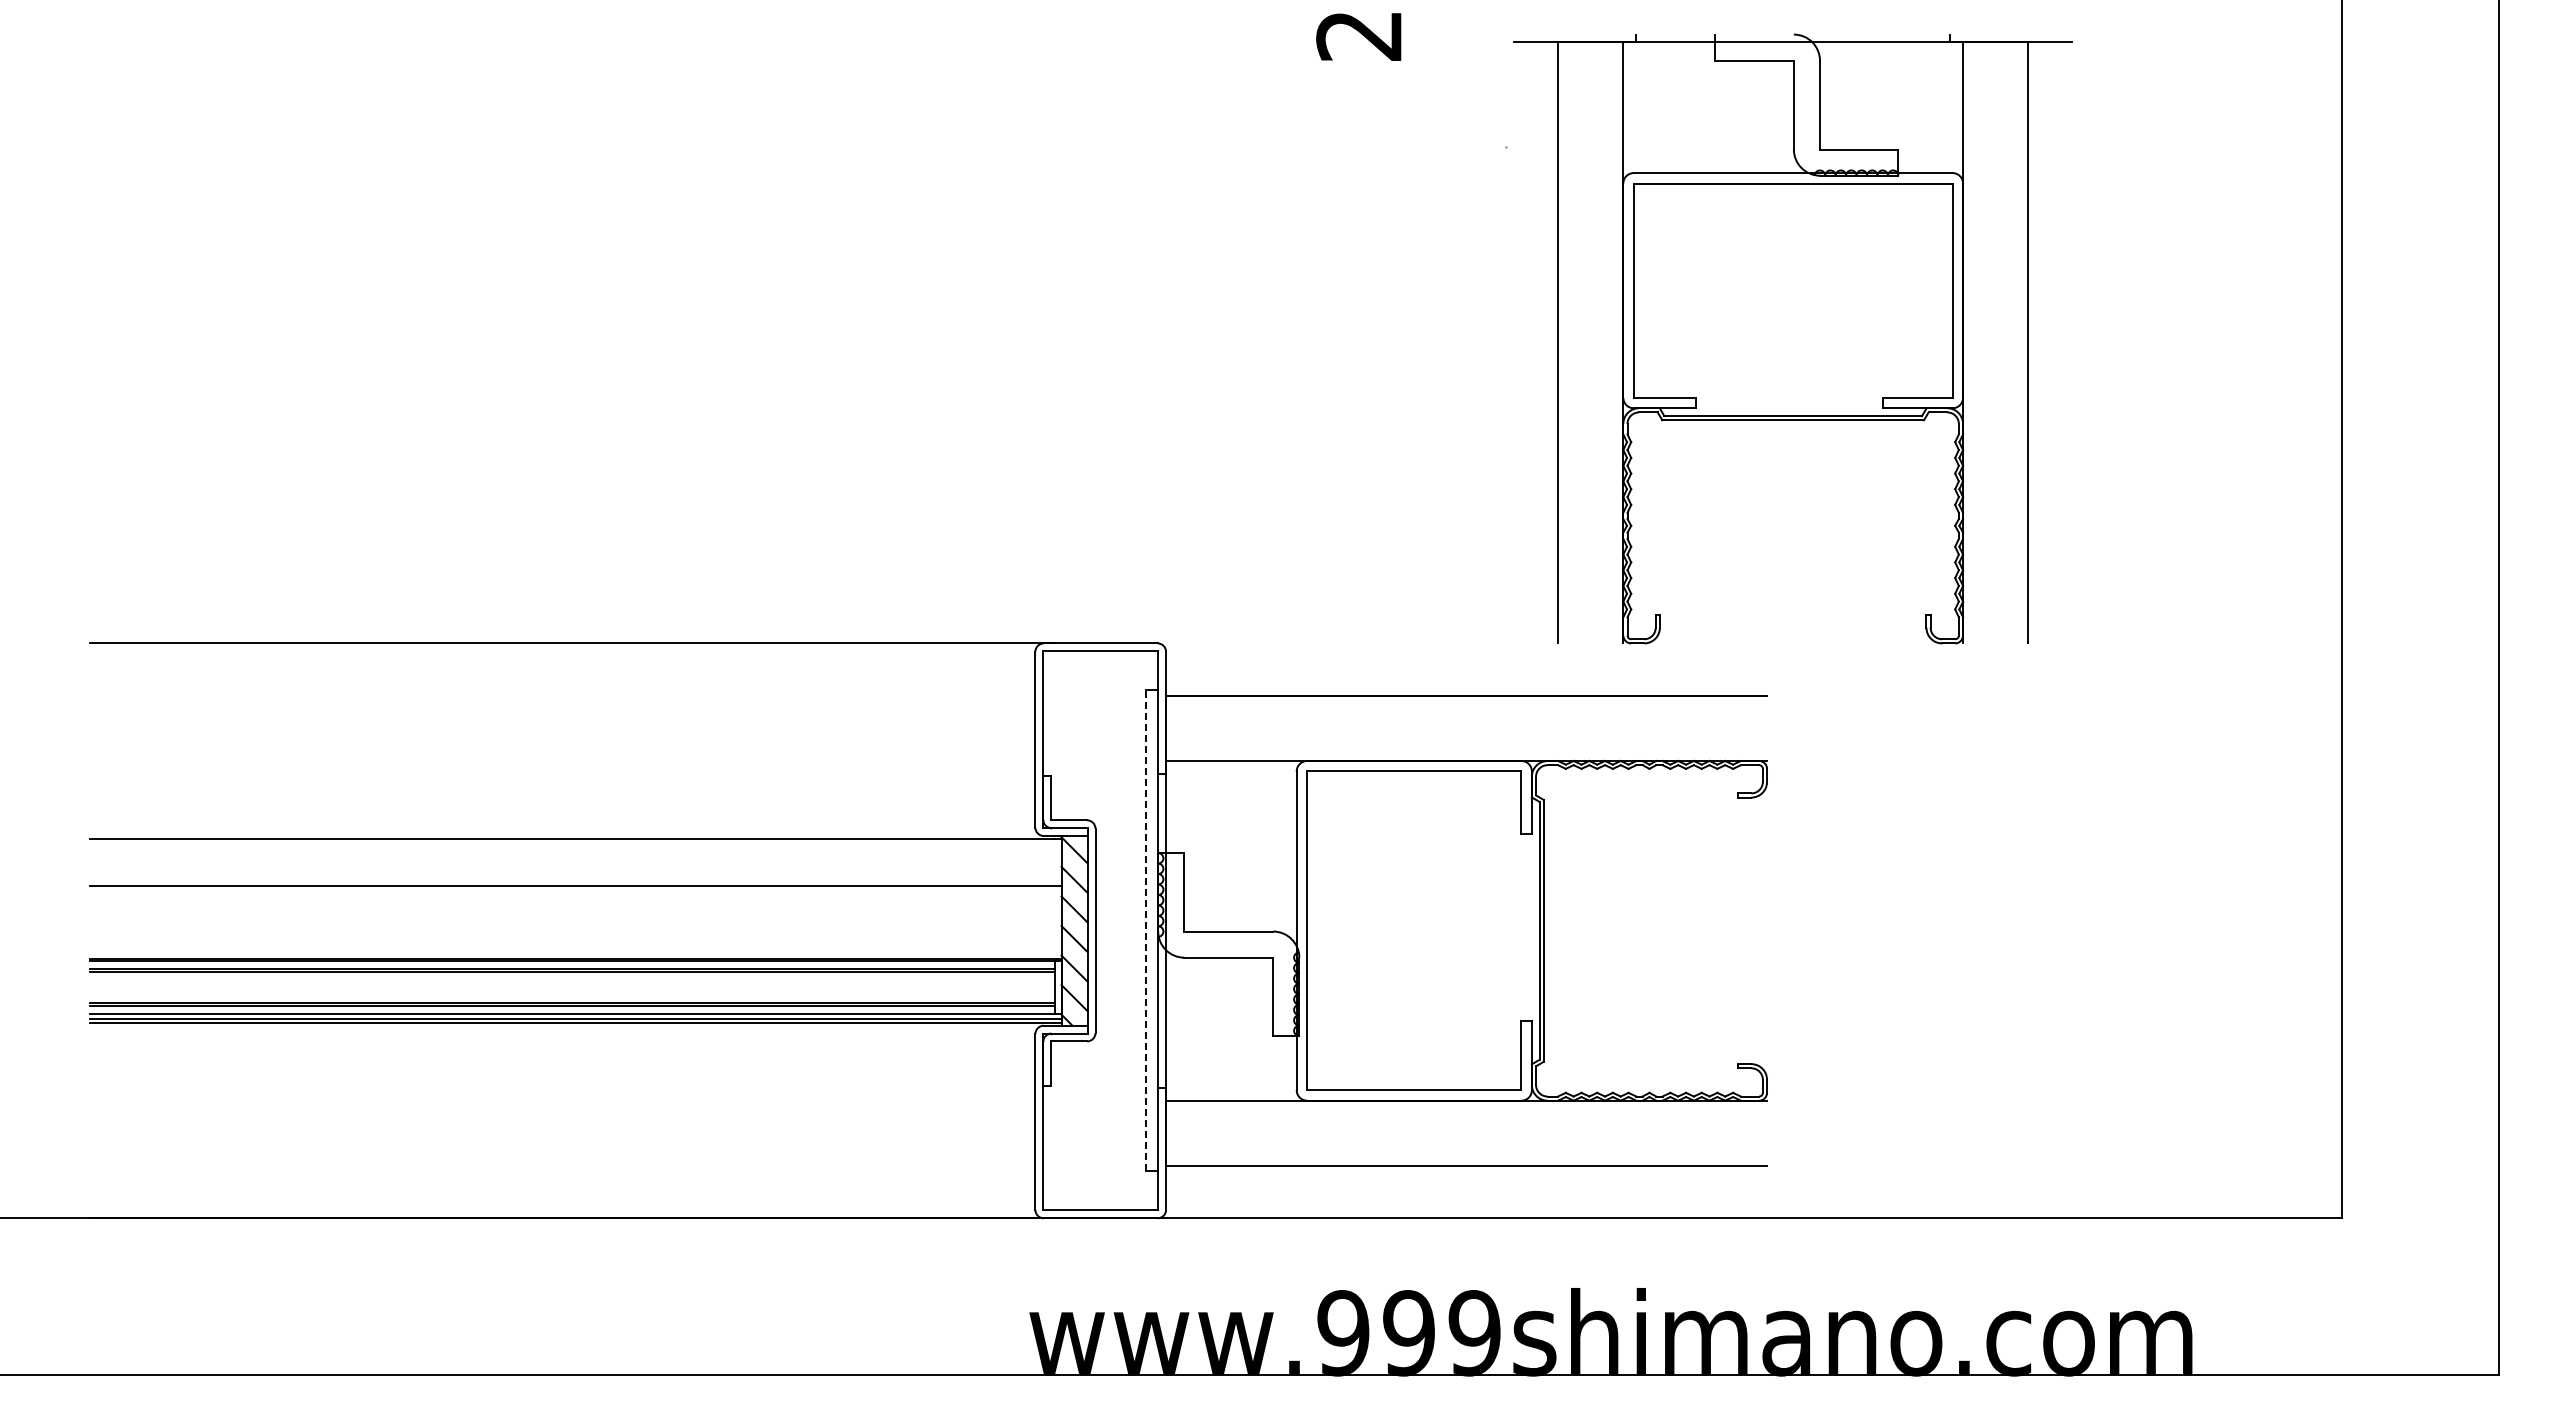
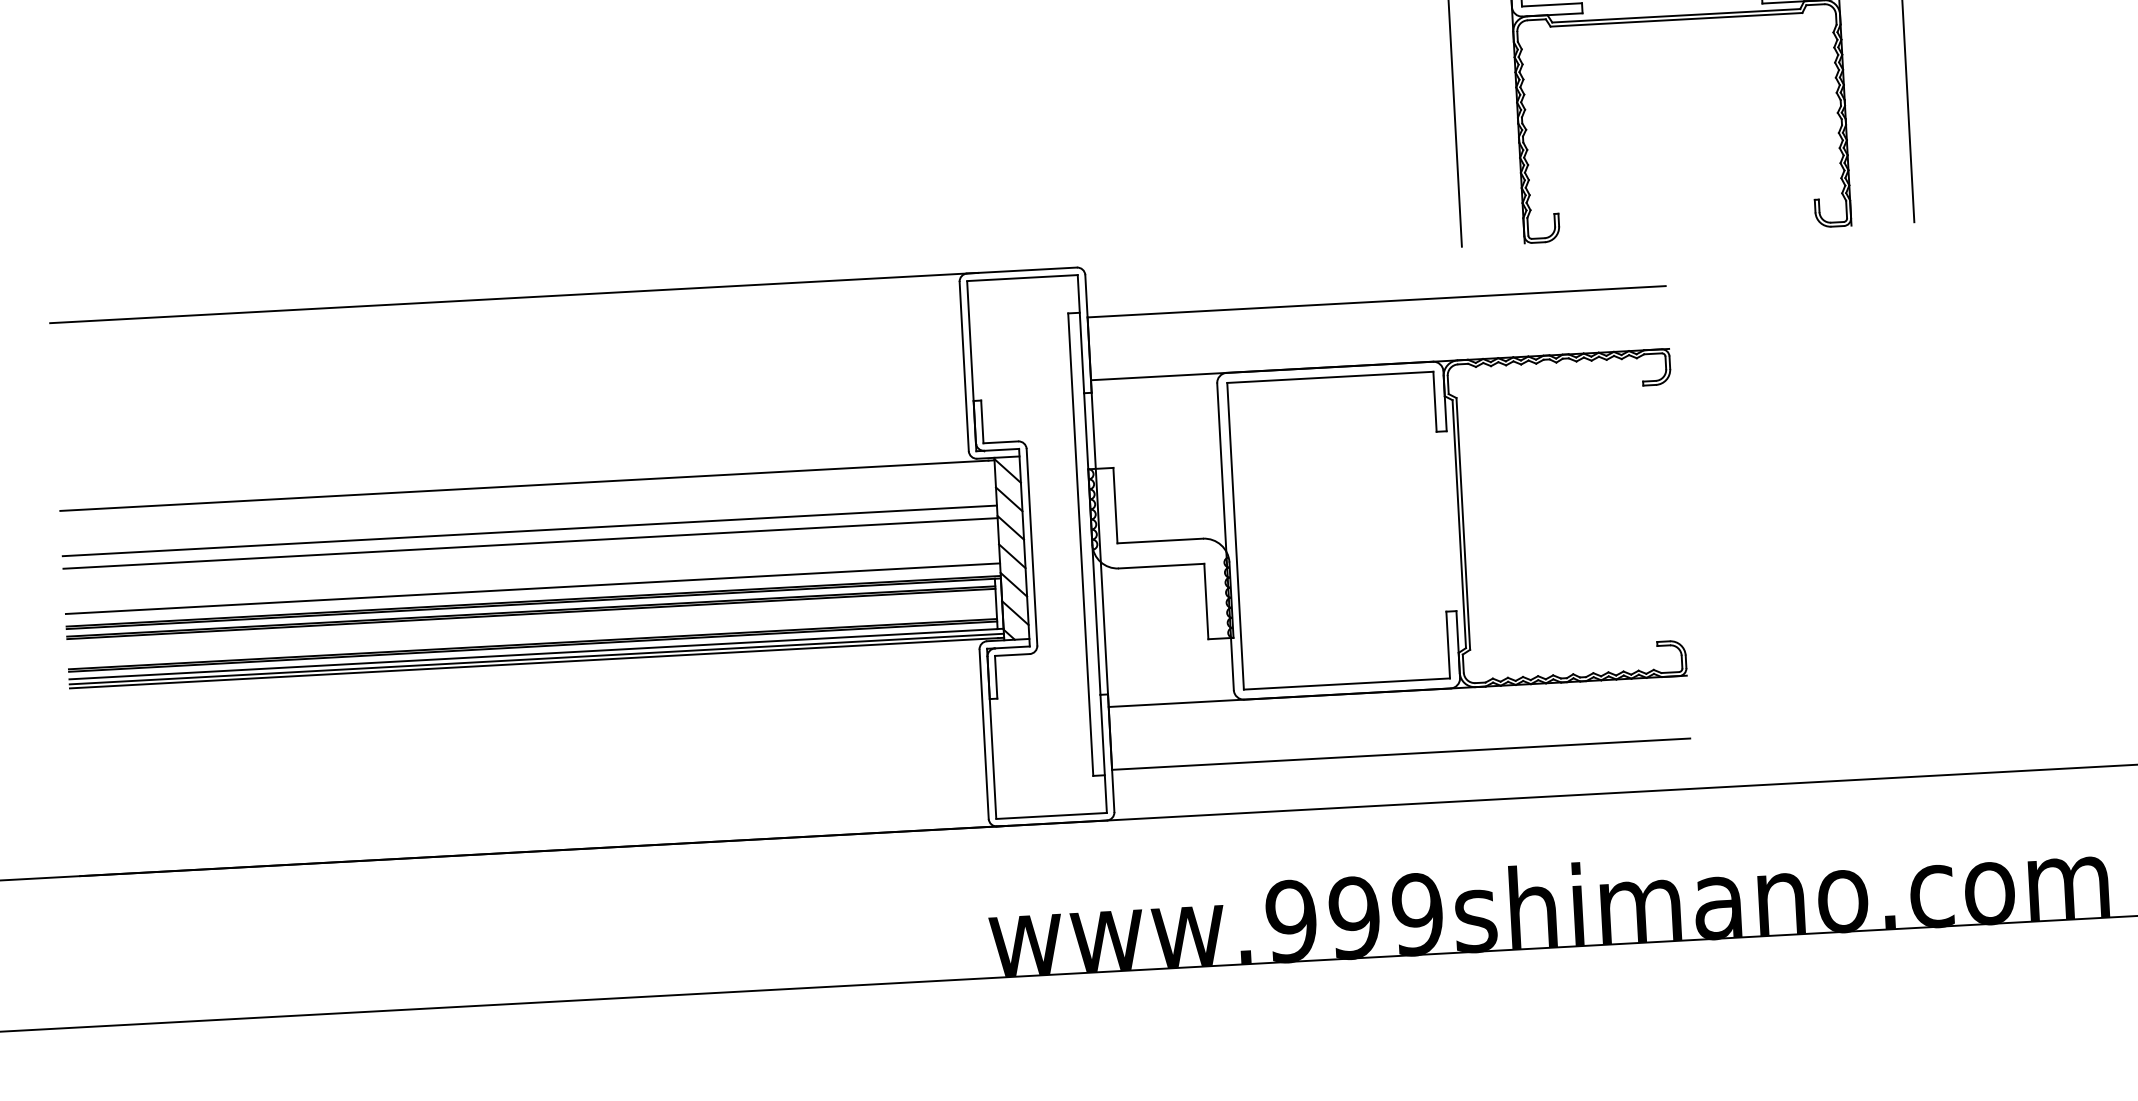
line: (575, 898) -> (530, 543), added
line: (1146, 930) -> (1081, 544), dashed -> solid
line: (575, 945) -> (532, 588), added

